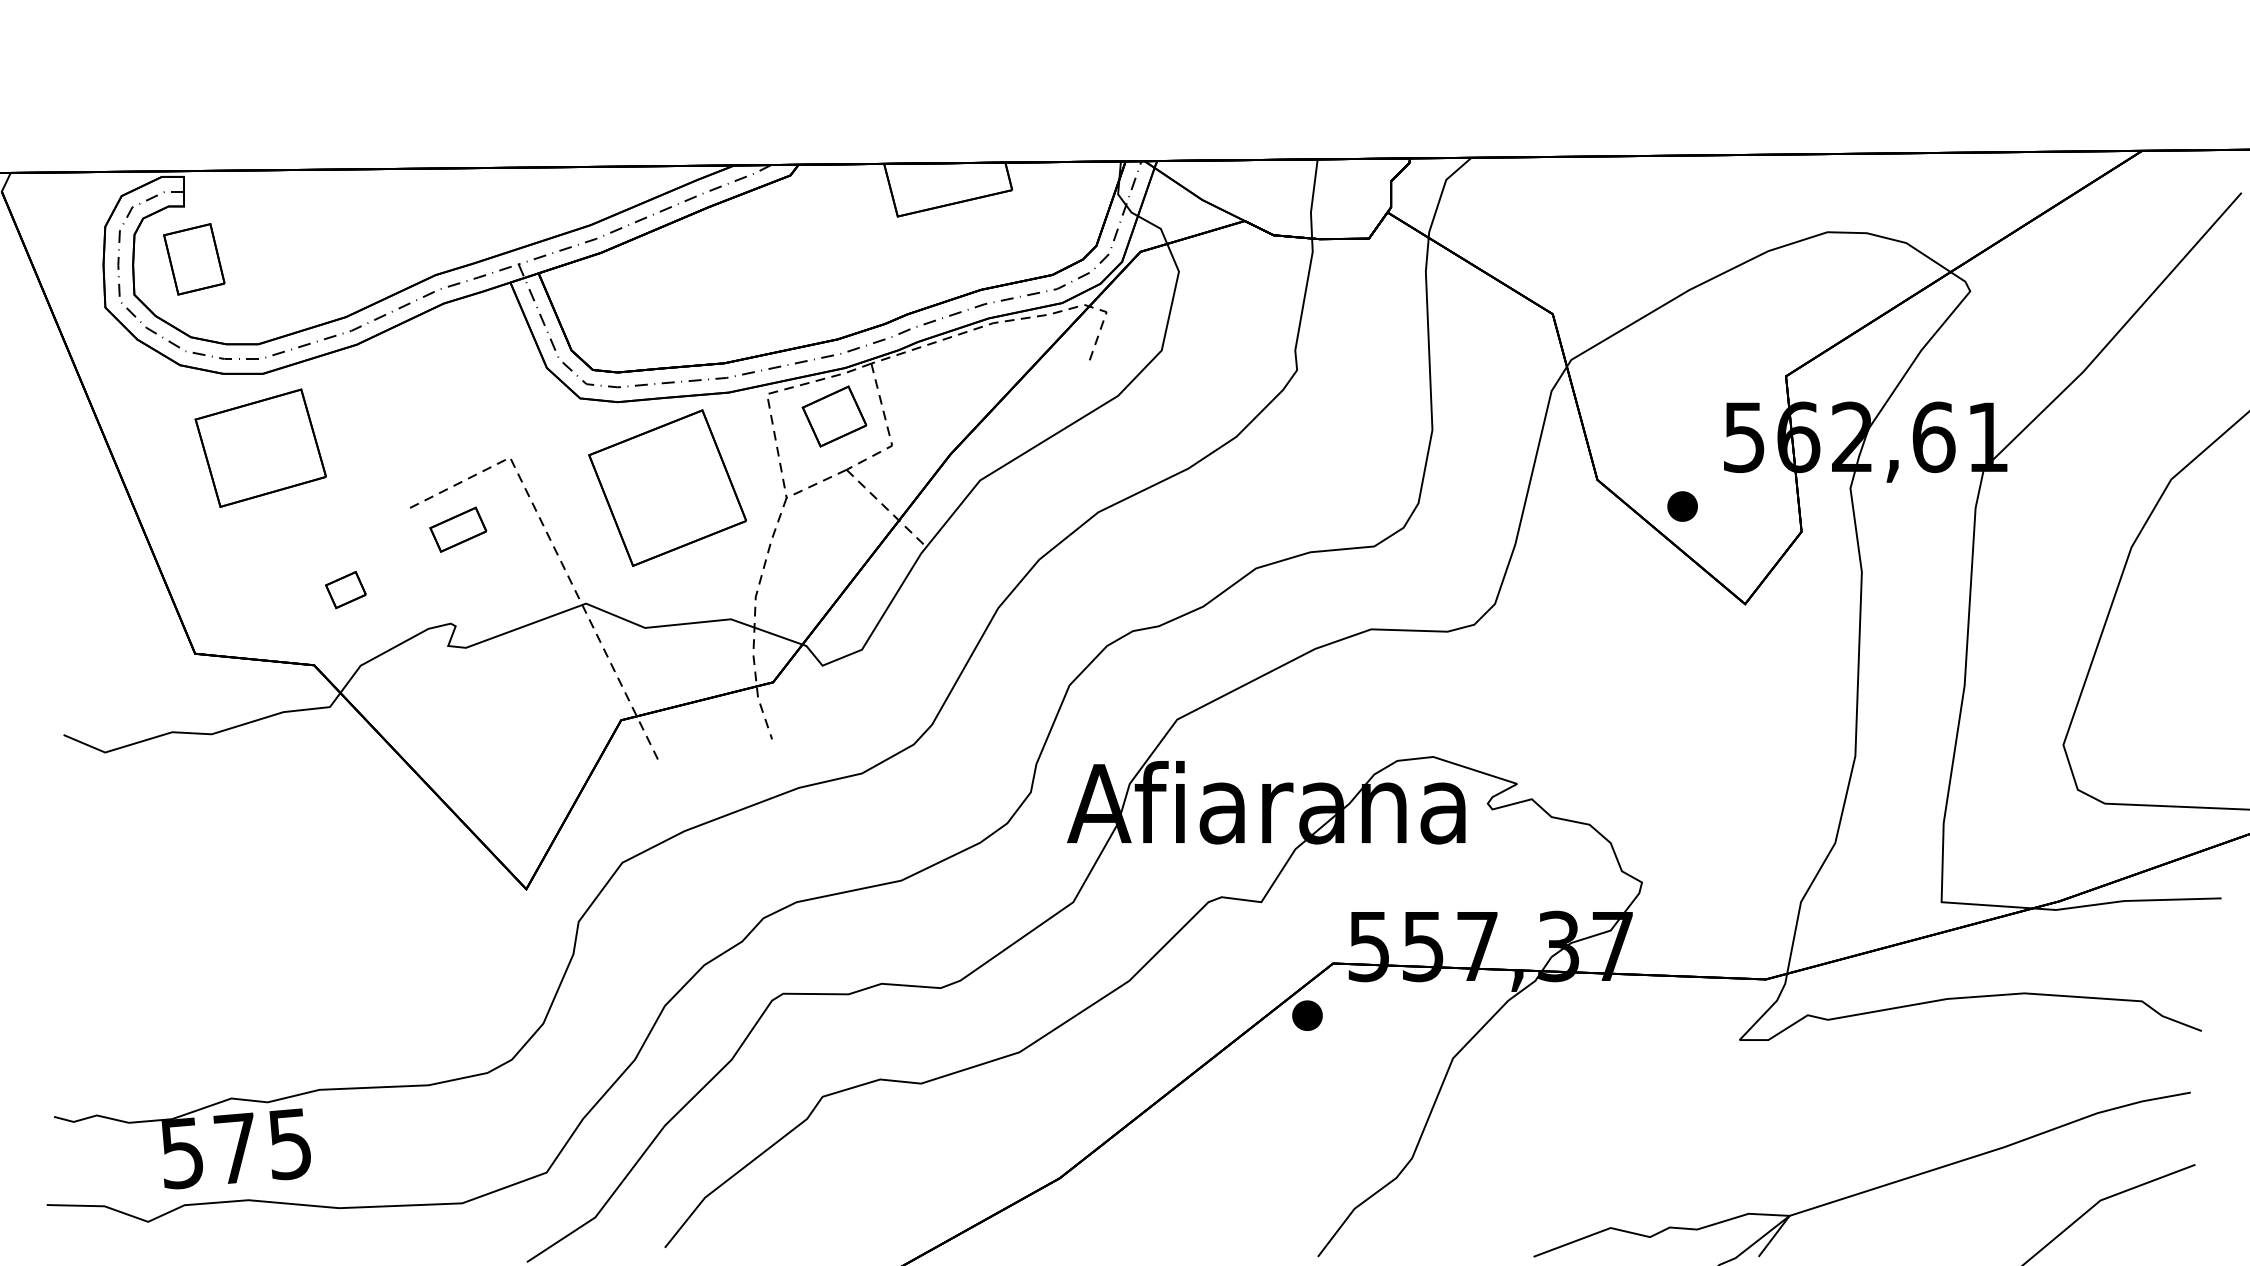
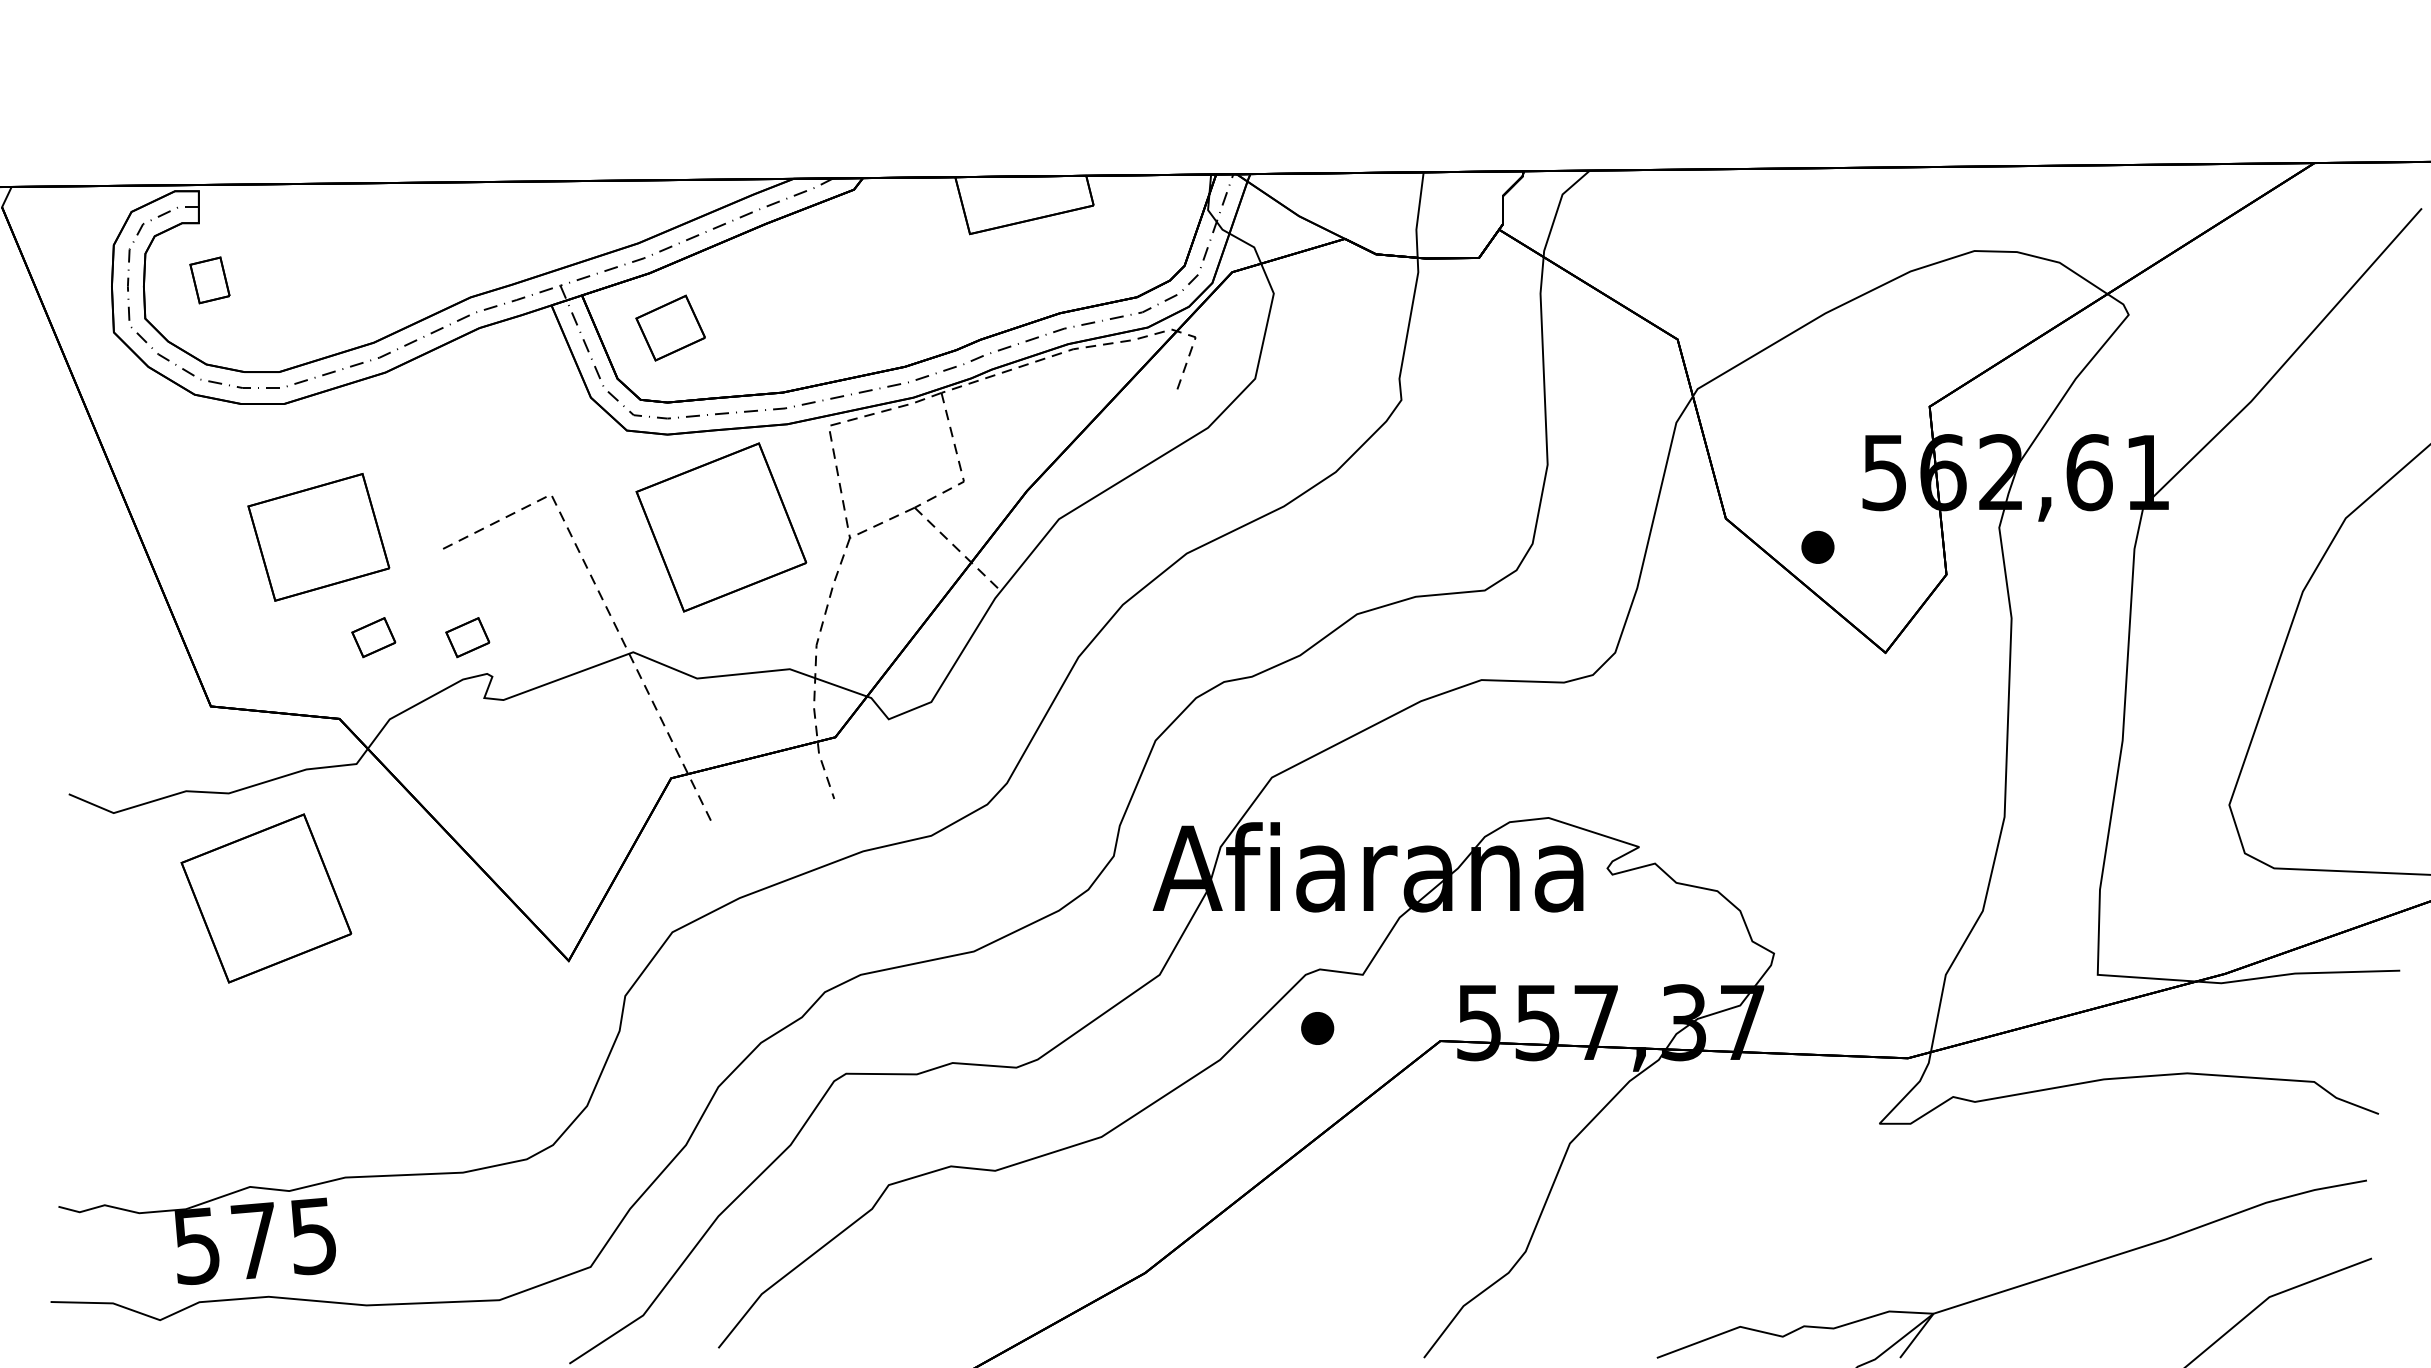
part: (193, 259) -> (209, 280), size x0.6
part: (834, 415) -> (670, 327), moved
part: (260, 448) -> (318, 537), moved
part: (458, 529) -> (495, 572), removed
part: (432, 589) -> (467, 637), added
part: (246, 831) -> (266, 898), added
part: (1307, 1015) -> (1317, 1028), moved

